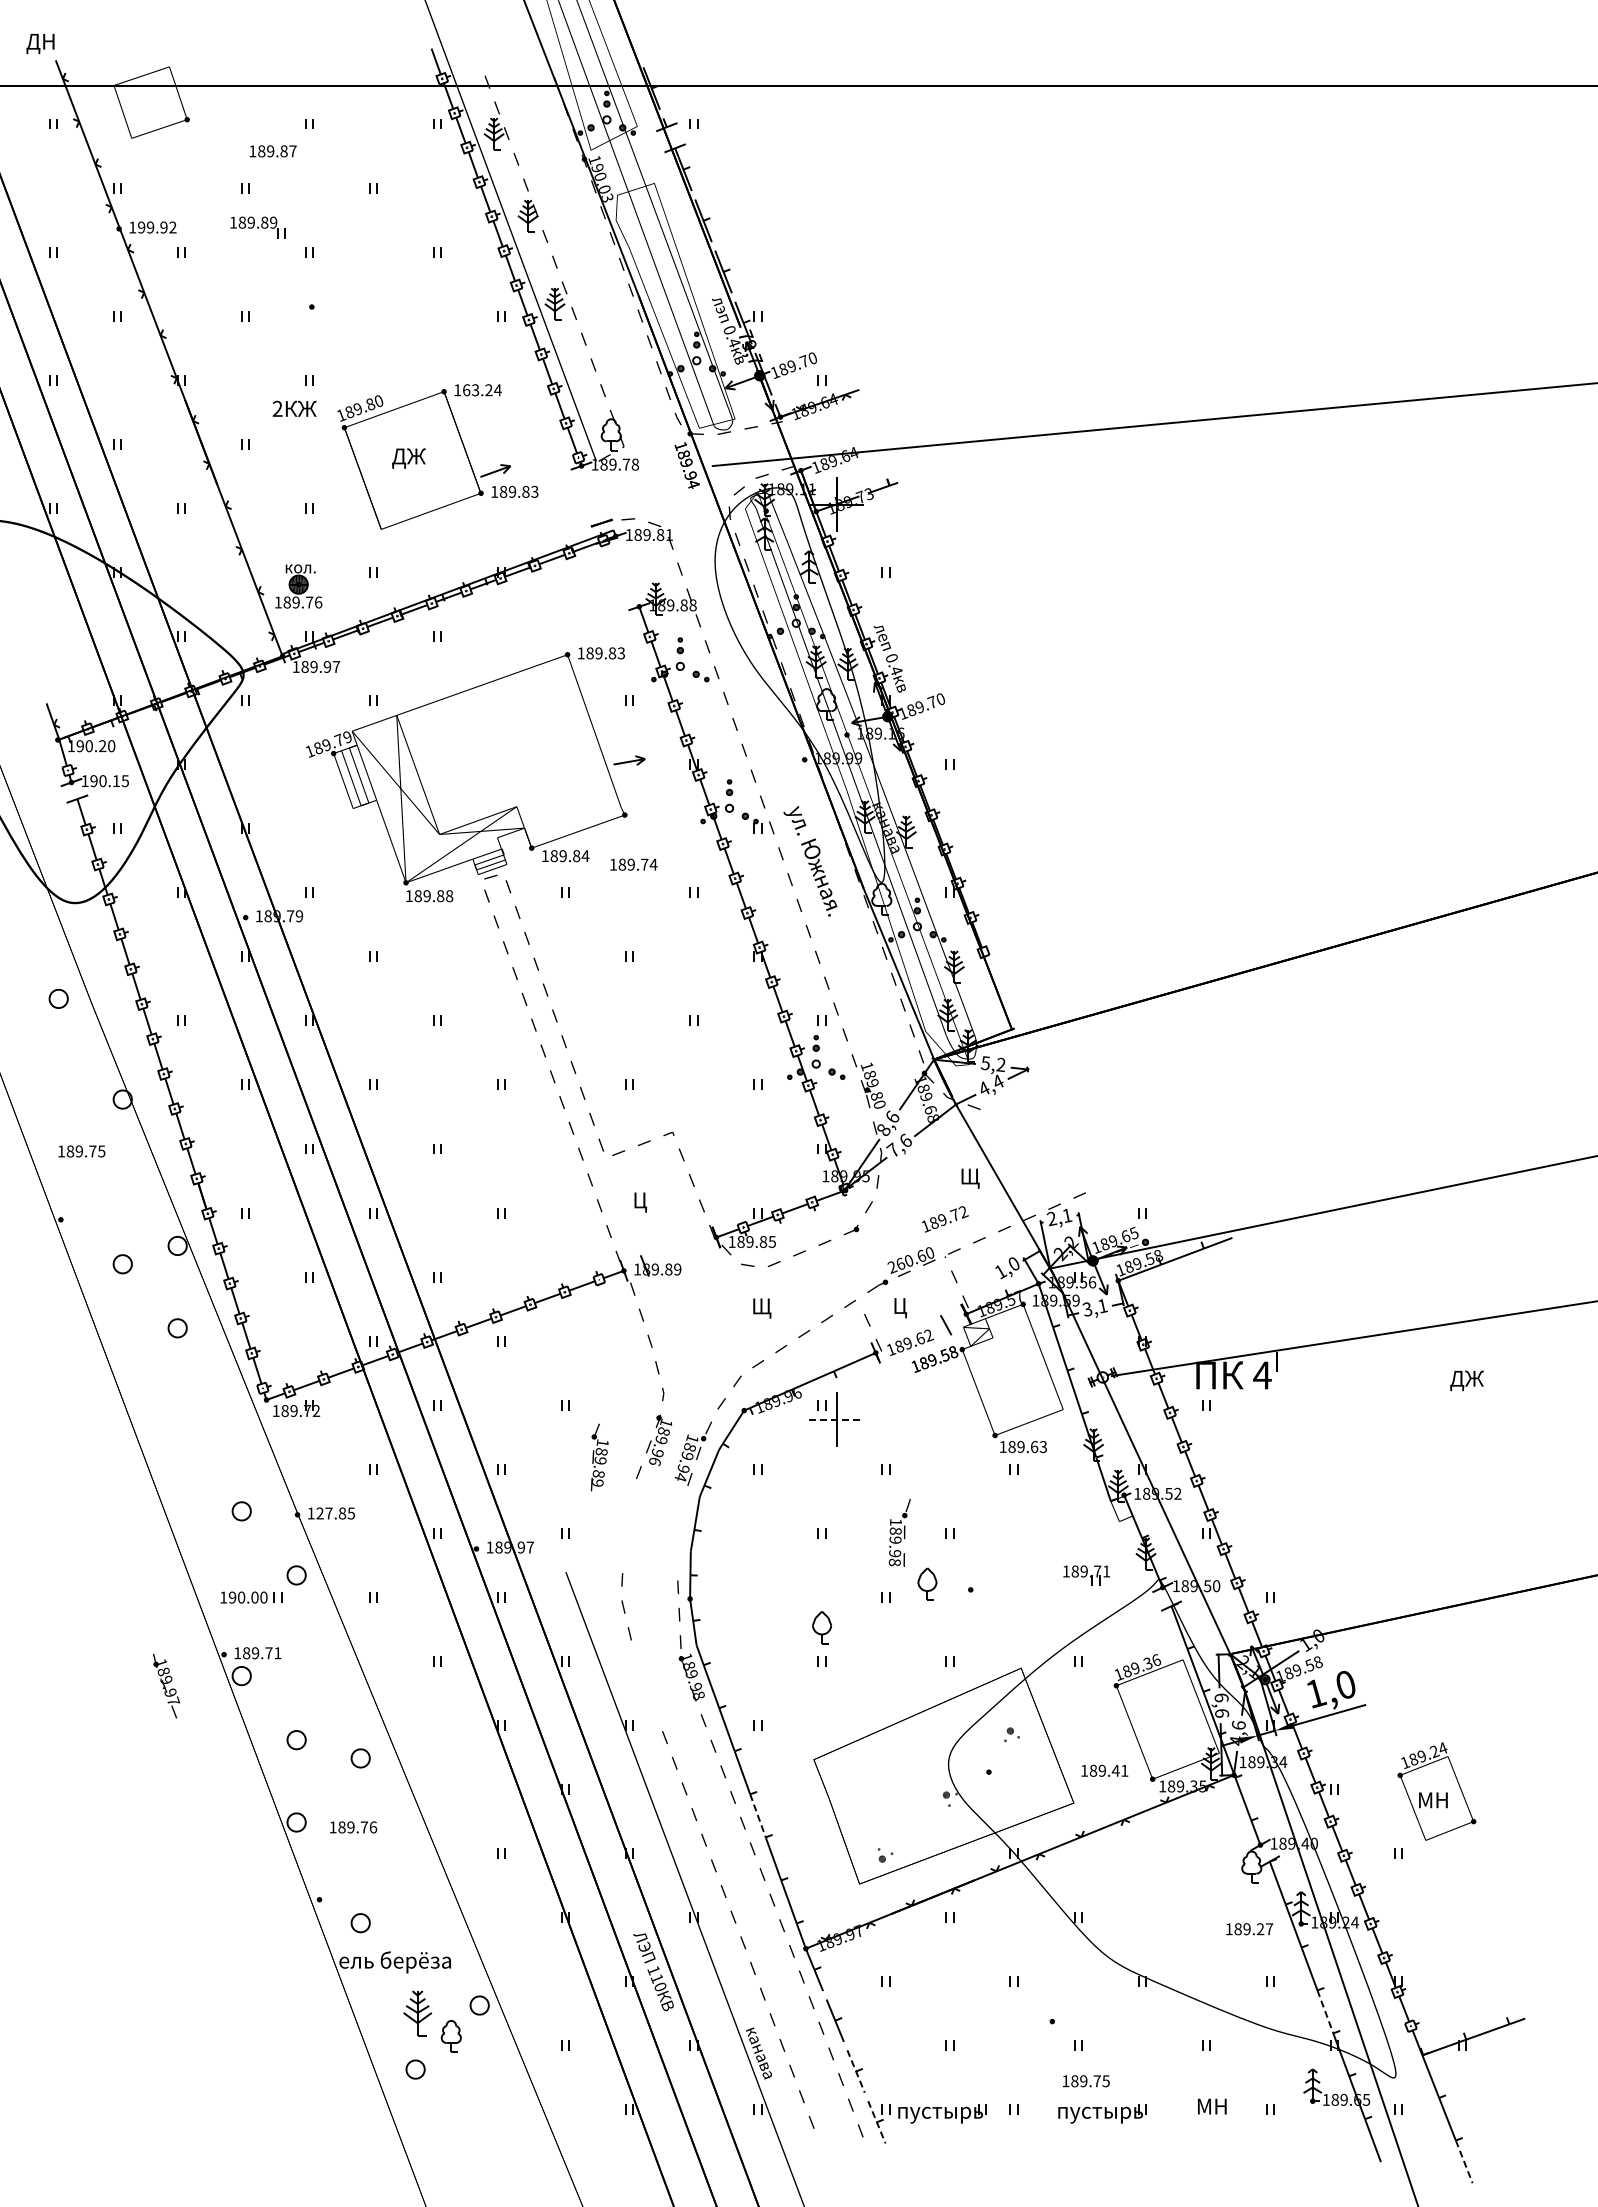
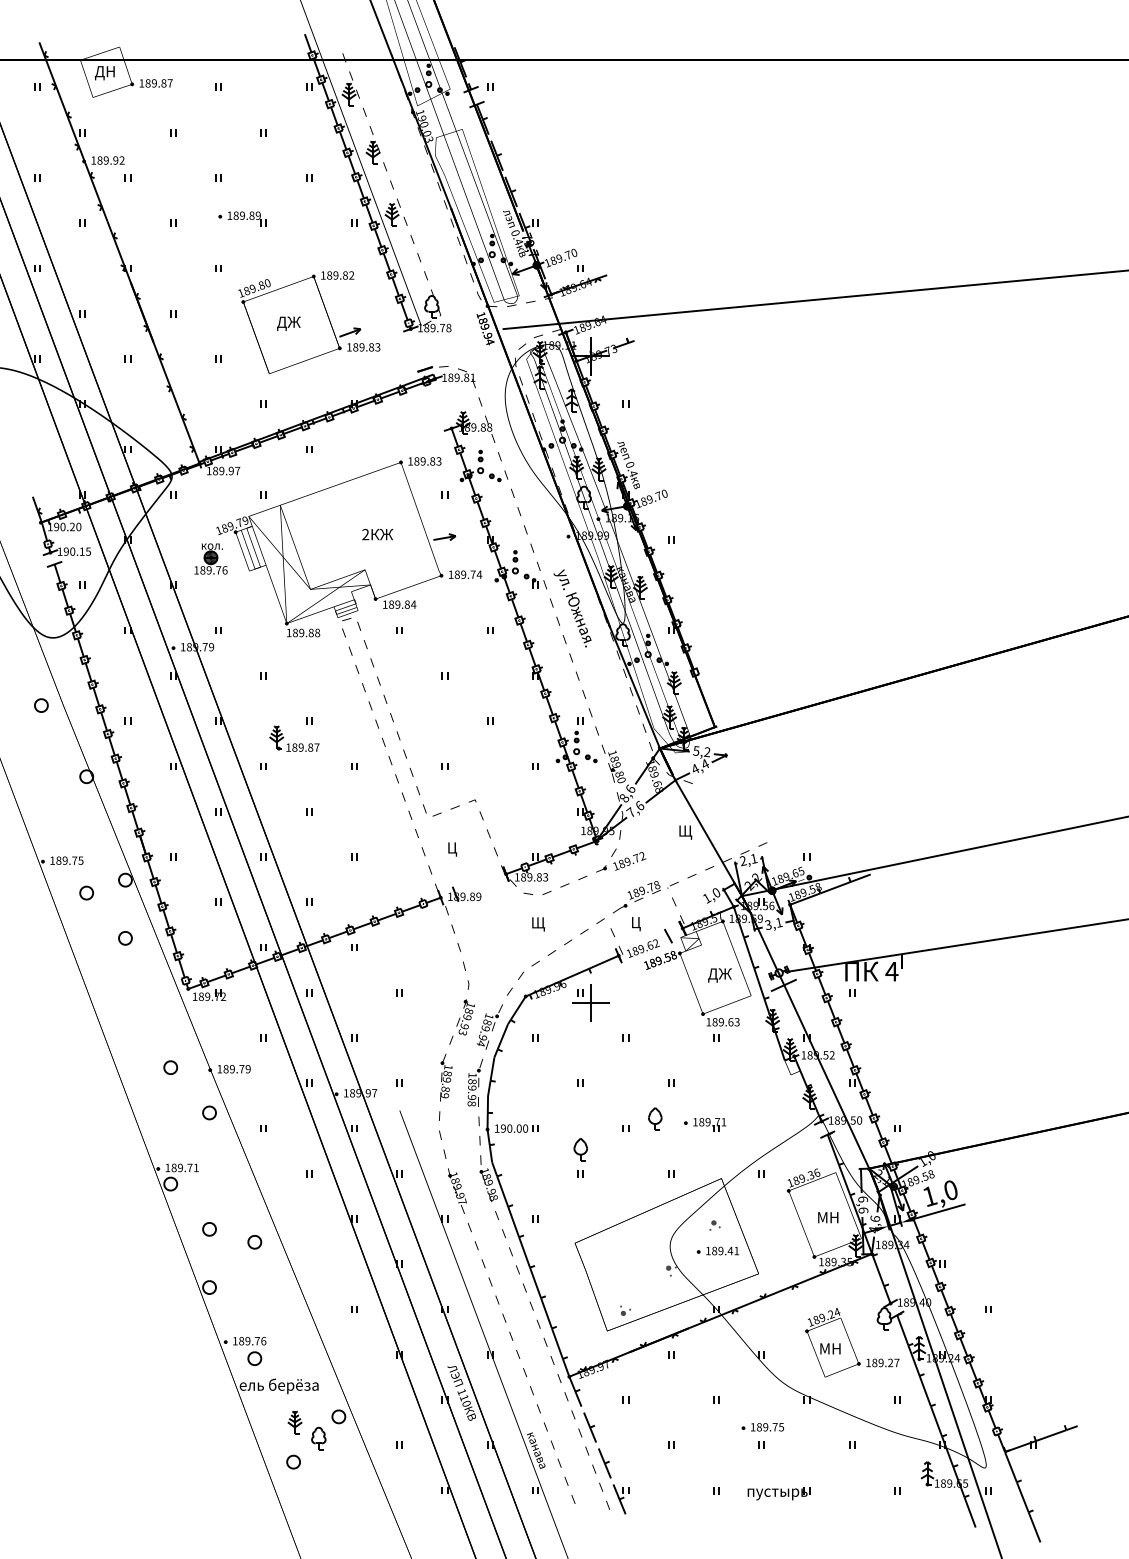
text: (40, 44) -> (104, 73), moved
text: (272, 151) -> (155, 83), moved
text: (141, 227) -> (99, 160), 199.92 -> 189.92
part: (257, 227) -> (246, 219), moved
text: (482, 390) -> (340, 275), 163.24 -> 189.82
text: (294, 408) -> (377, 534), moved
part: (298, 586) -> (210, 559), moved
text: (633, 864) -> (465, 574), moved
part: (416, 1052) -> (294, 743), added
text: (81, 1151) -> (66, 860), moved
text: (945, 1219) -> (629, 861), moved
text: (772, 1241) -> (545, 877), 189.85 -> 189.83
text: (910, 1260) -> (643, 890), 260.60 -> 189.78
text: (1466, 1380) -> (719, 975), moved
line: (1109, 1394) -> (783, 985), added
line: (837, 1419) -> (591, 1002), dashed -> solid
text: (599, 1457) -> (446, 1077), moved
text: (655, 1461) -> (463, 1032), 189.96 -> 189.93
text: (335, 1513) -> (236, 1069), 127.85 -> 189.79
text: (899, 1532) -> (475, 1082), moved
part: (1086, 1575) -> (709, 1125), moved
part: (251, 1597) -> (516, 1128), moved
text: (166, 1685) -> (457, 1190), moved
text: (1104, 1770) -> (722, 1250), moved
text: (1436, 1791) -> (832, 1342), moved
line: (757, 1815) -> (535, 1282), dashed -> solid
text: (353, 1827) -> (249, 1341), moved
line: (1325, 2011) -> (936, 1421), dashed -> solid
part: (417, 2013) -> (294, 1422), size x0.71
line: (856, 2071) -> (605, 1463), dashed -> solid
text: (1086, 2081) -> (767, 1427), moved
text: (1212, 2106) -> (828, 1217), moved
part: (942, 2113) -> (665, 1493), removed
line: (876, 2122) -> (619, 1499), dashed -> solid
line: (1464, 2161) -> (1034, 1527), dashed -> solid

